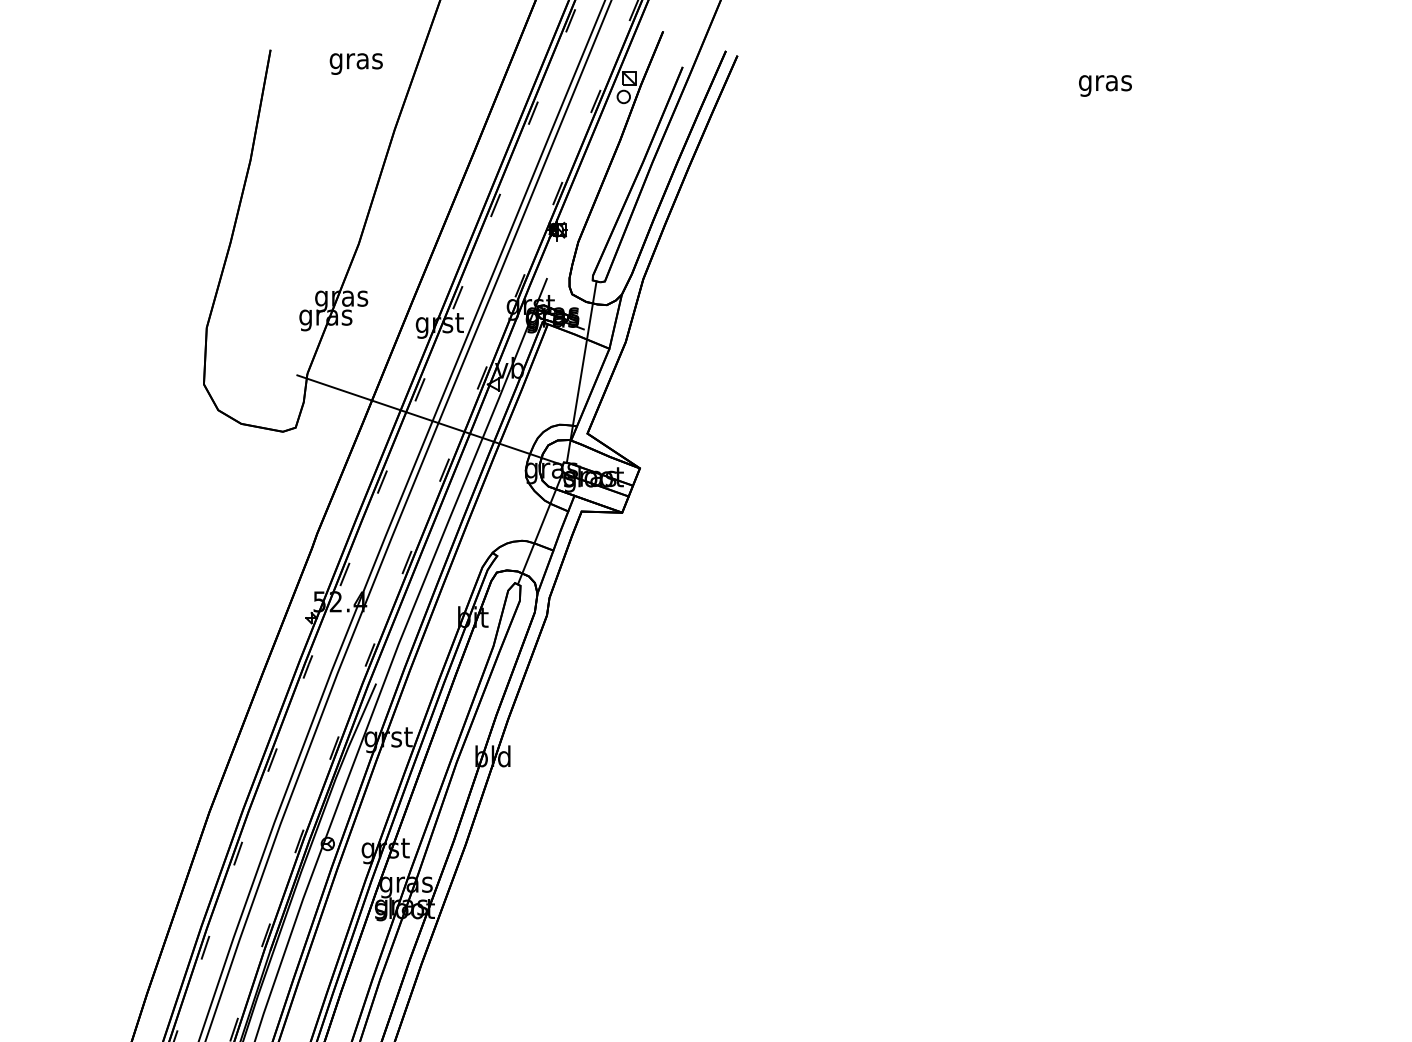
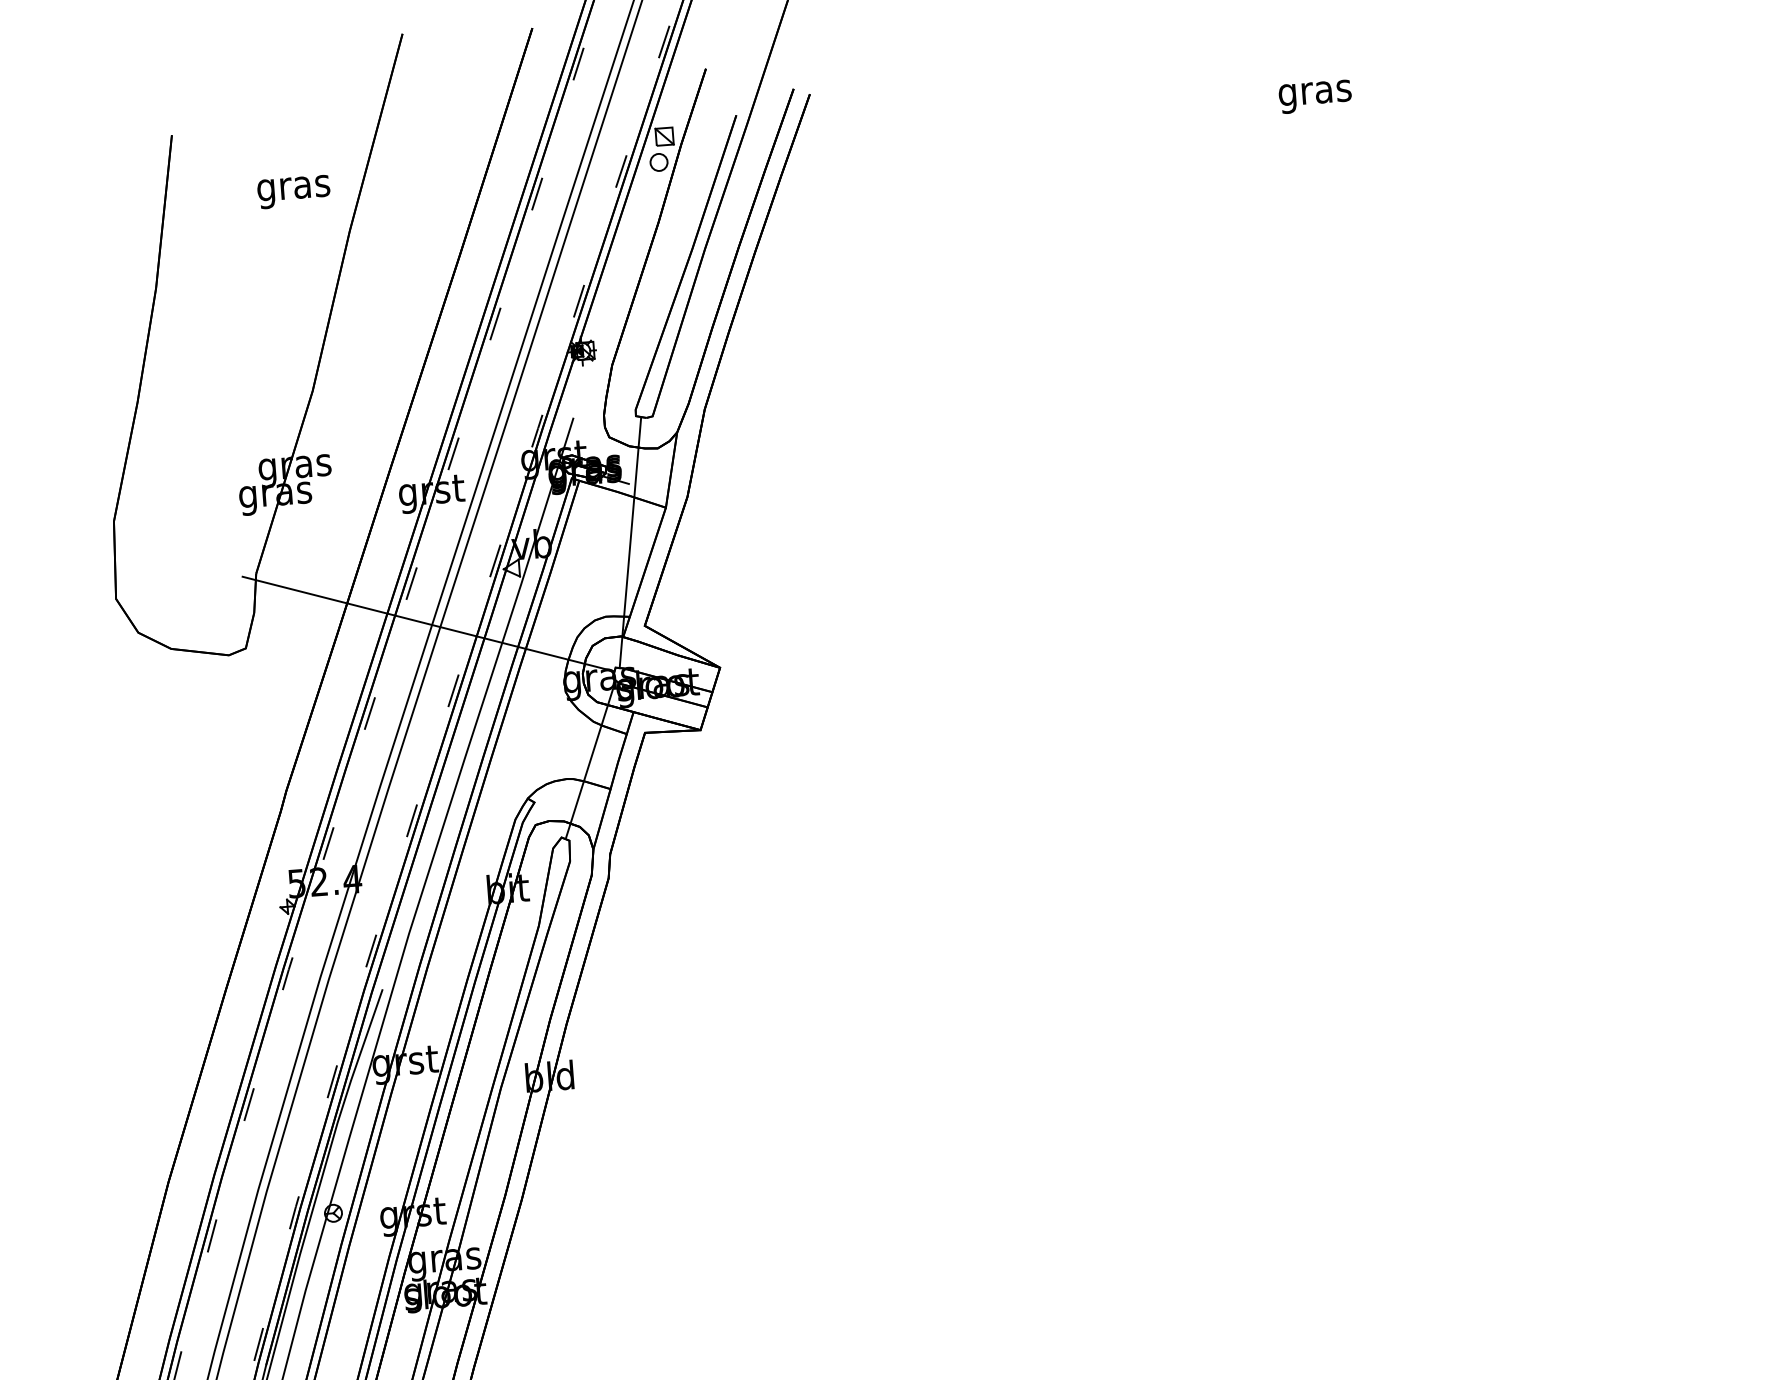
text: (355, 63) -> (292, 191), moved

